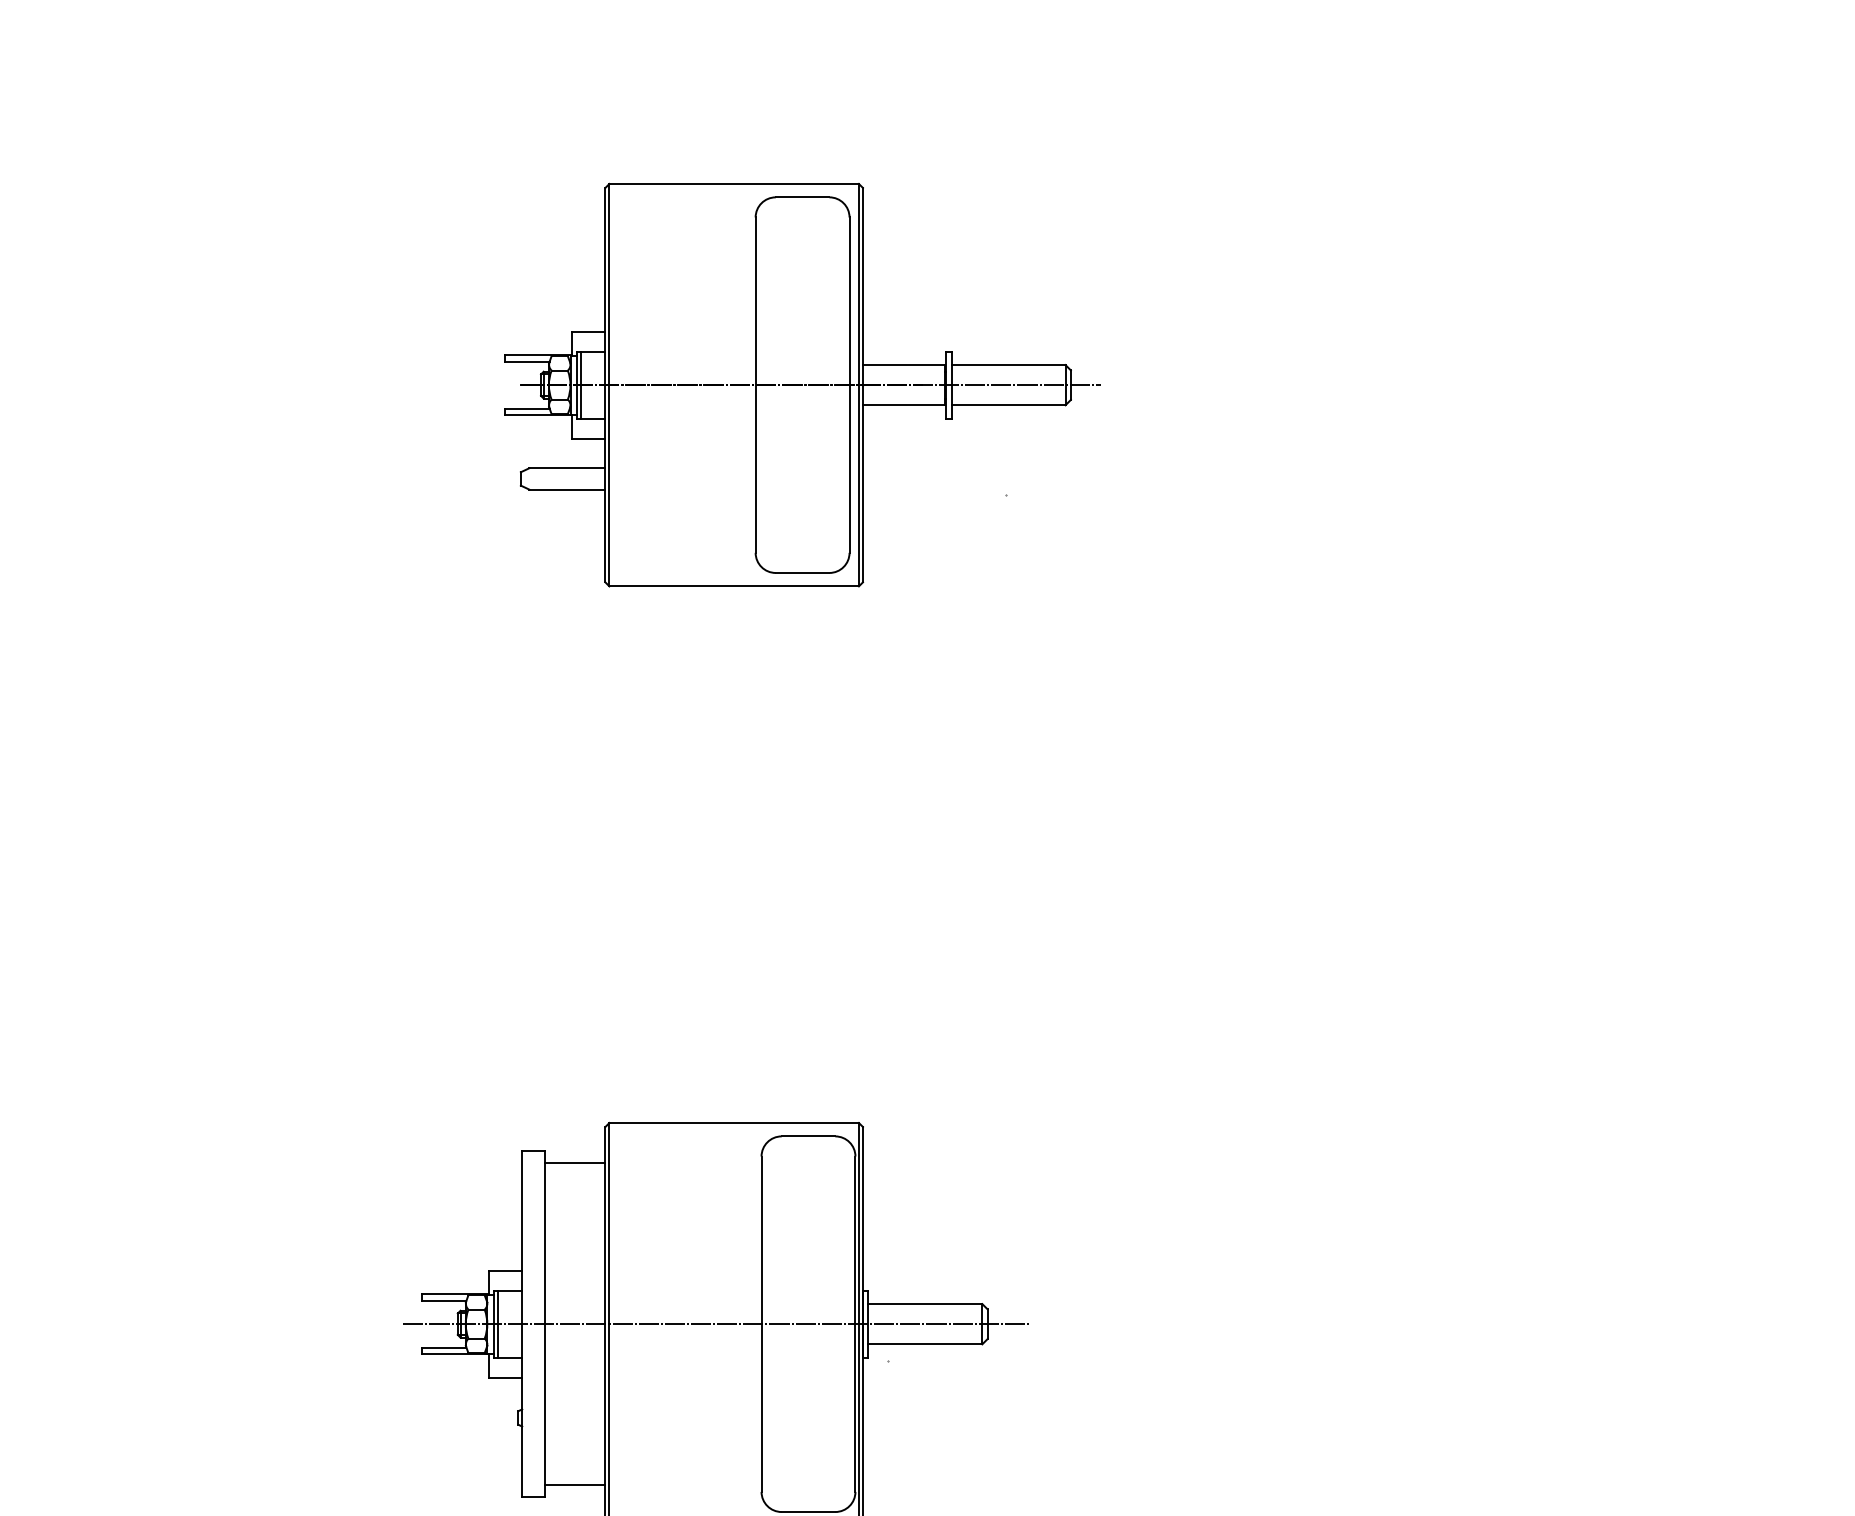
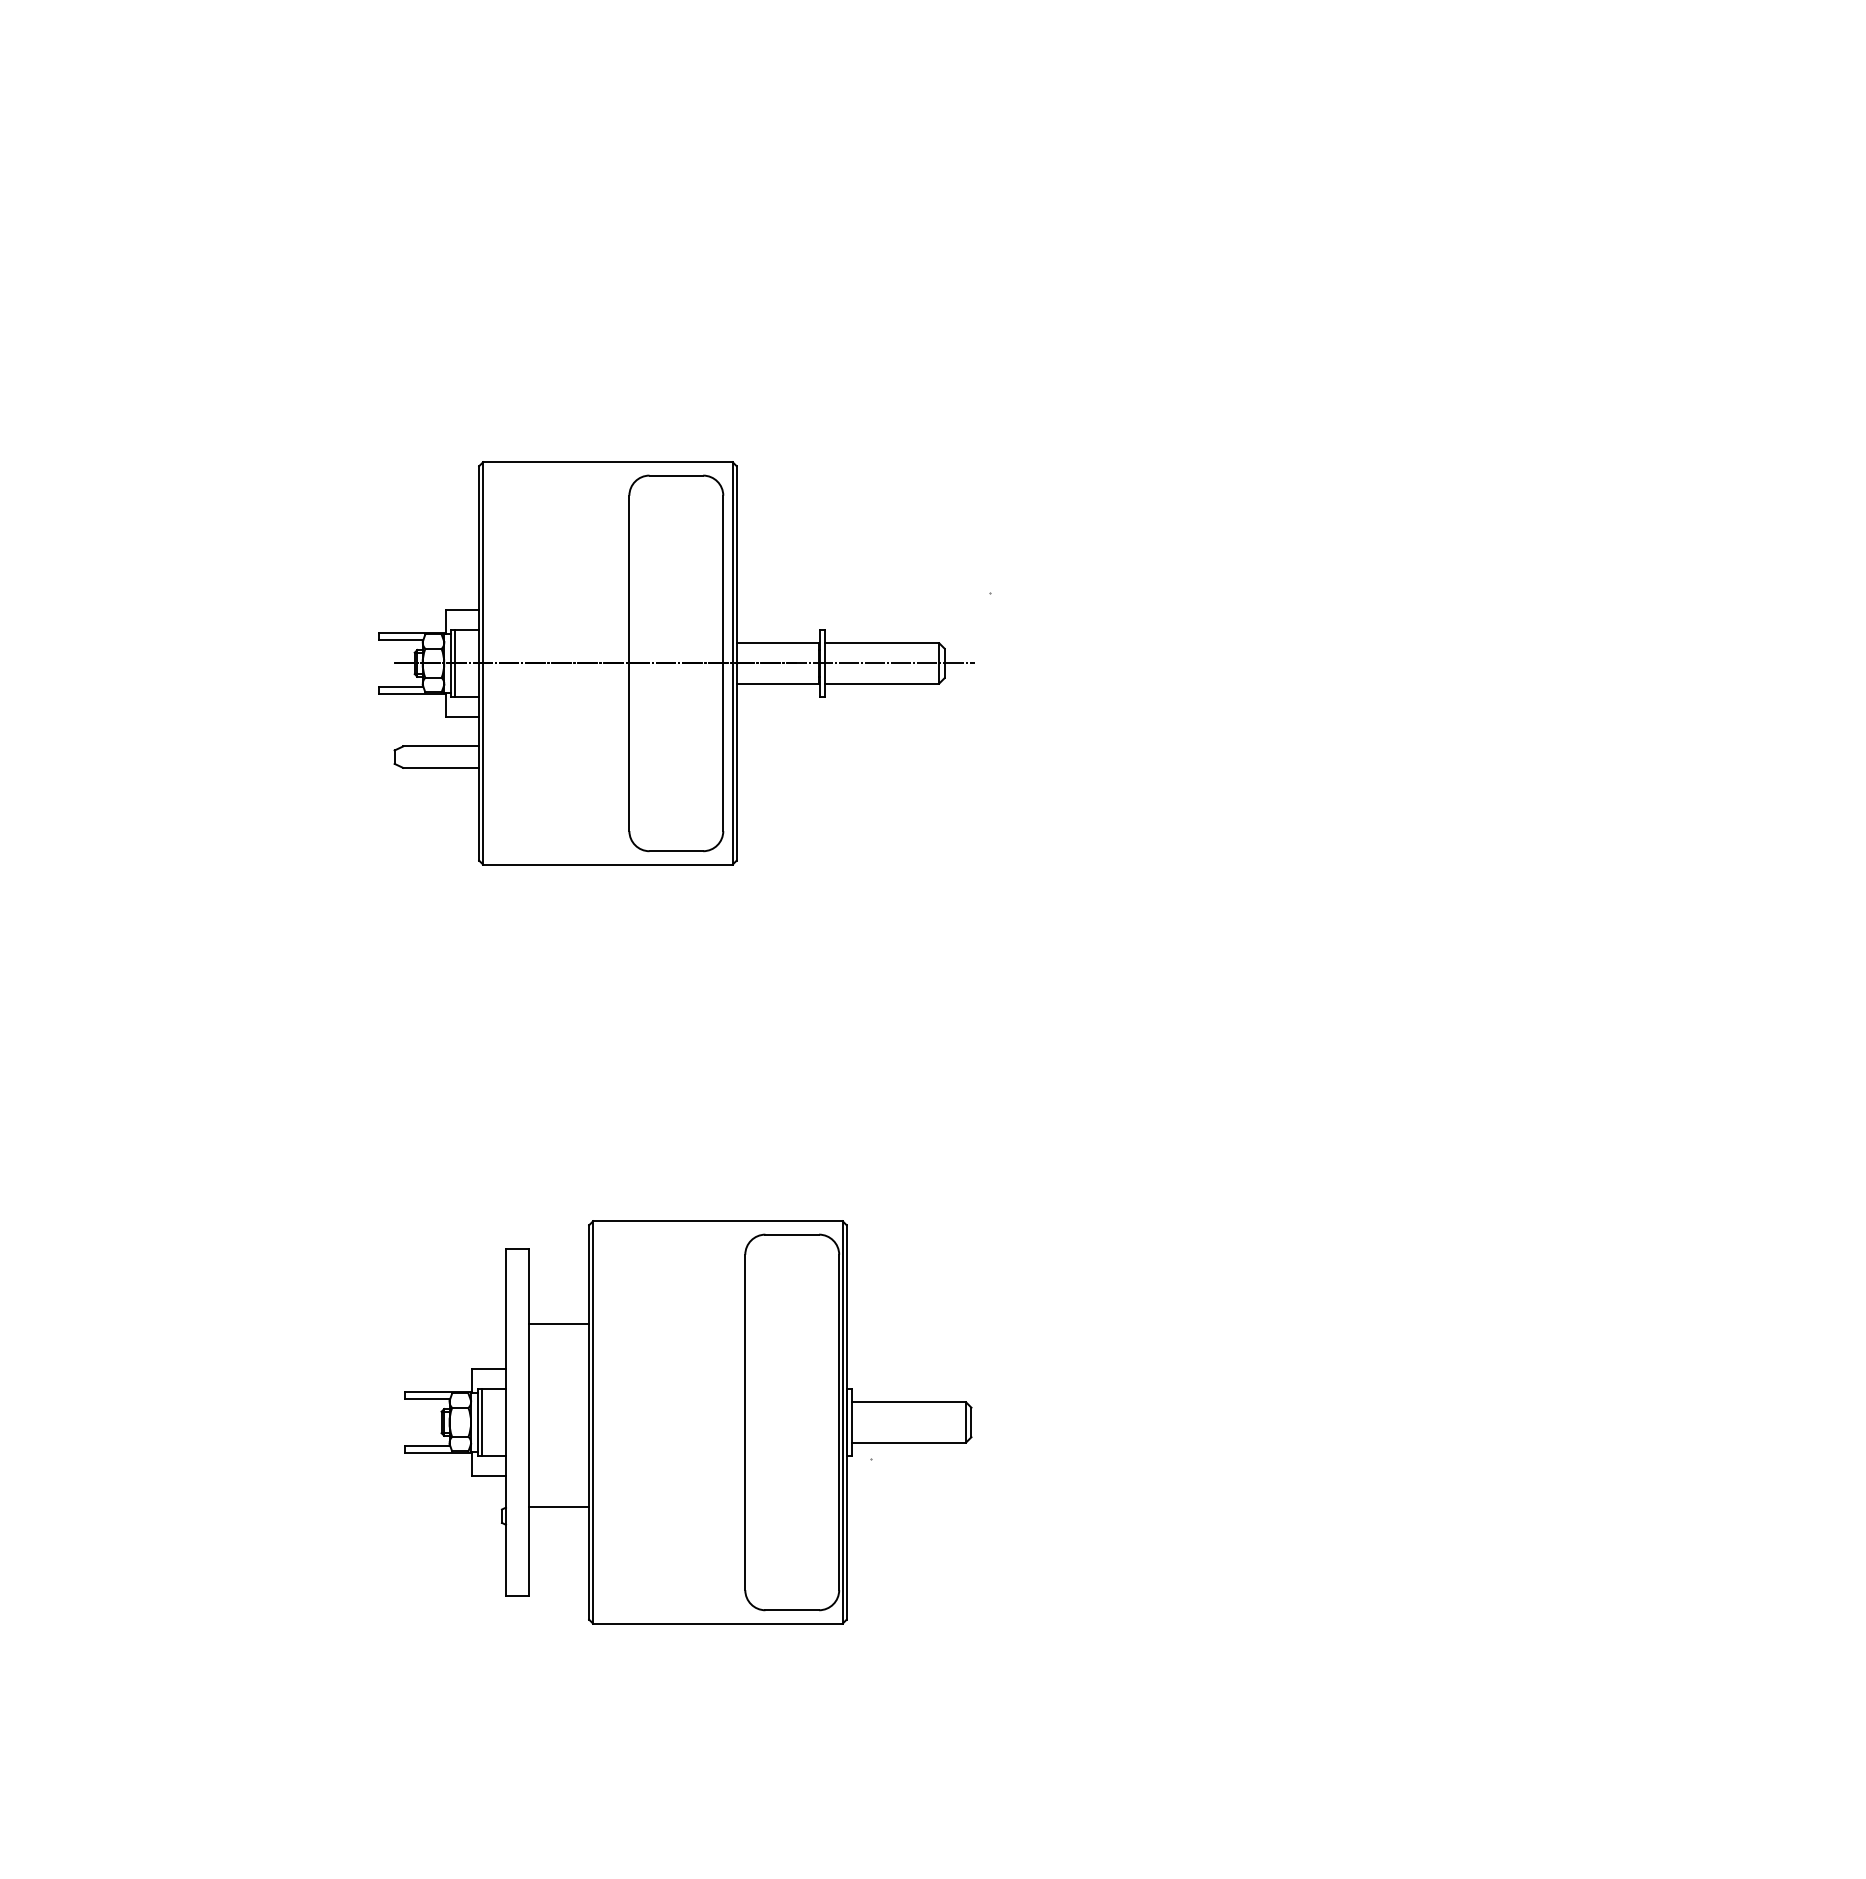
part: (802, 385) -> (676, 663), moved
line: (574, 1163) -> (558, 1324), moved
line: (715, 1324) -> (699, 1422), removed
line: (574, 1485) -> (558, 1507), moved

